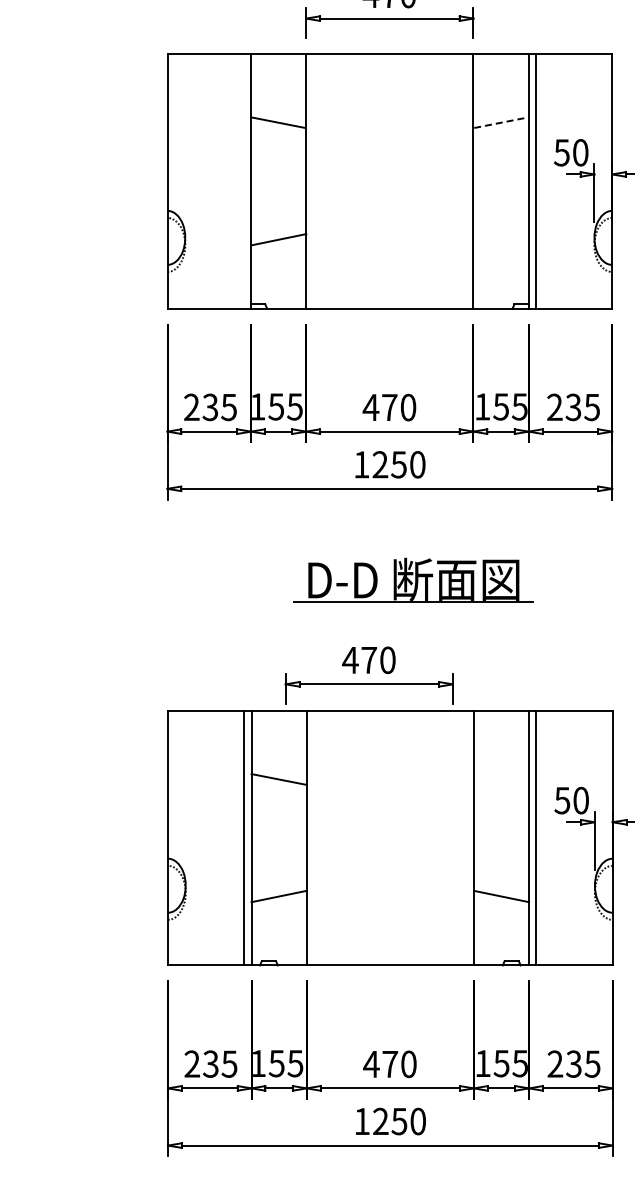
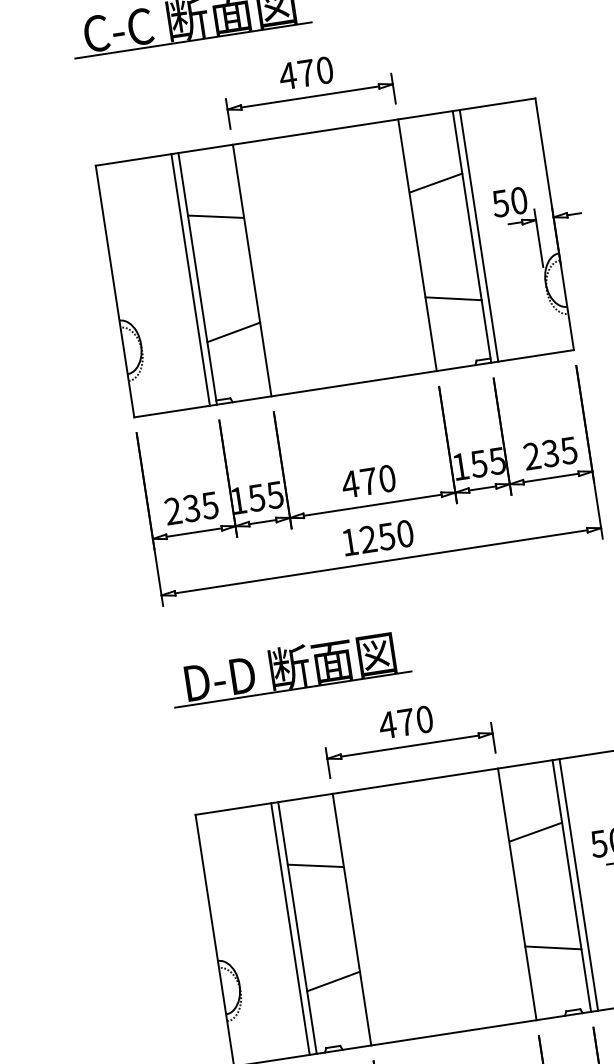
line: (501, 122) -> (436, 182), dashed -> solid
line: (244, 181) -> (191, 279), added
line: (500, 239) -> (452, 298), added
part: (413, 579) -> (289, 667), moved
part: (368, 675) -> (407, 737), moved
line: (501, 779) -> (535, 832), added

